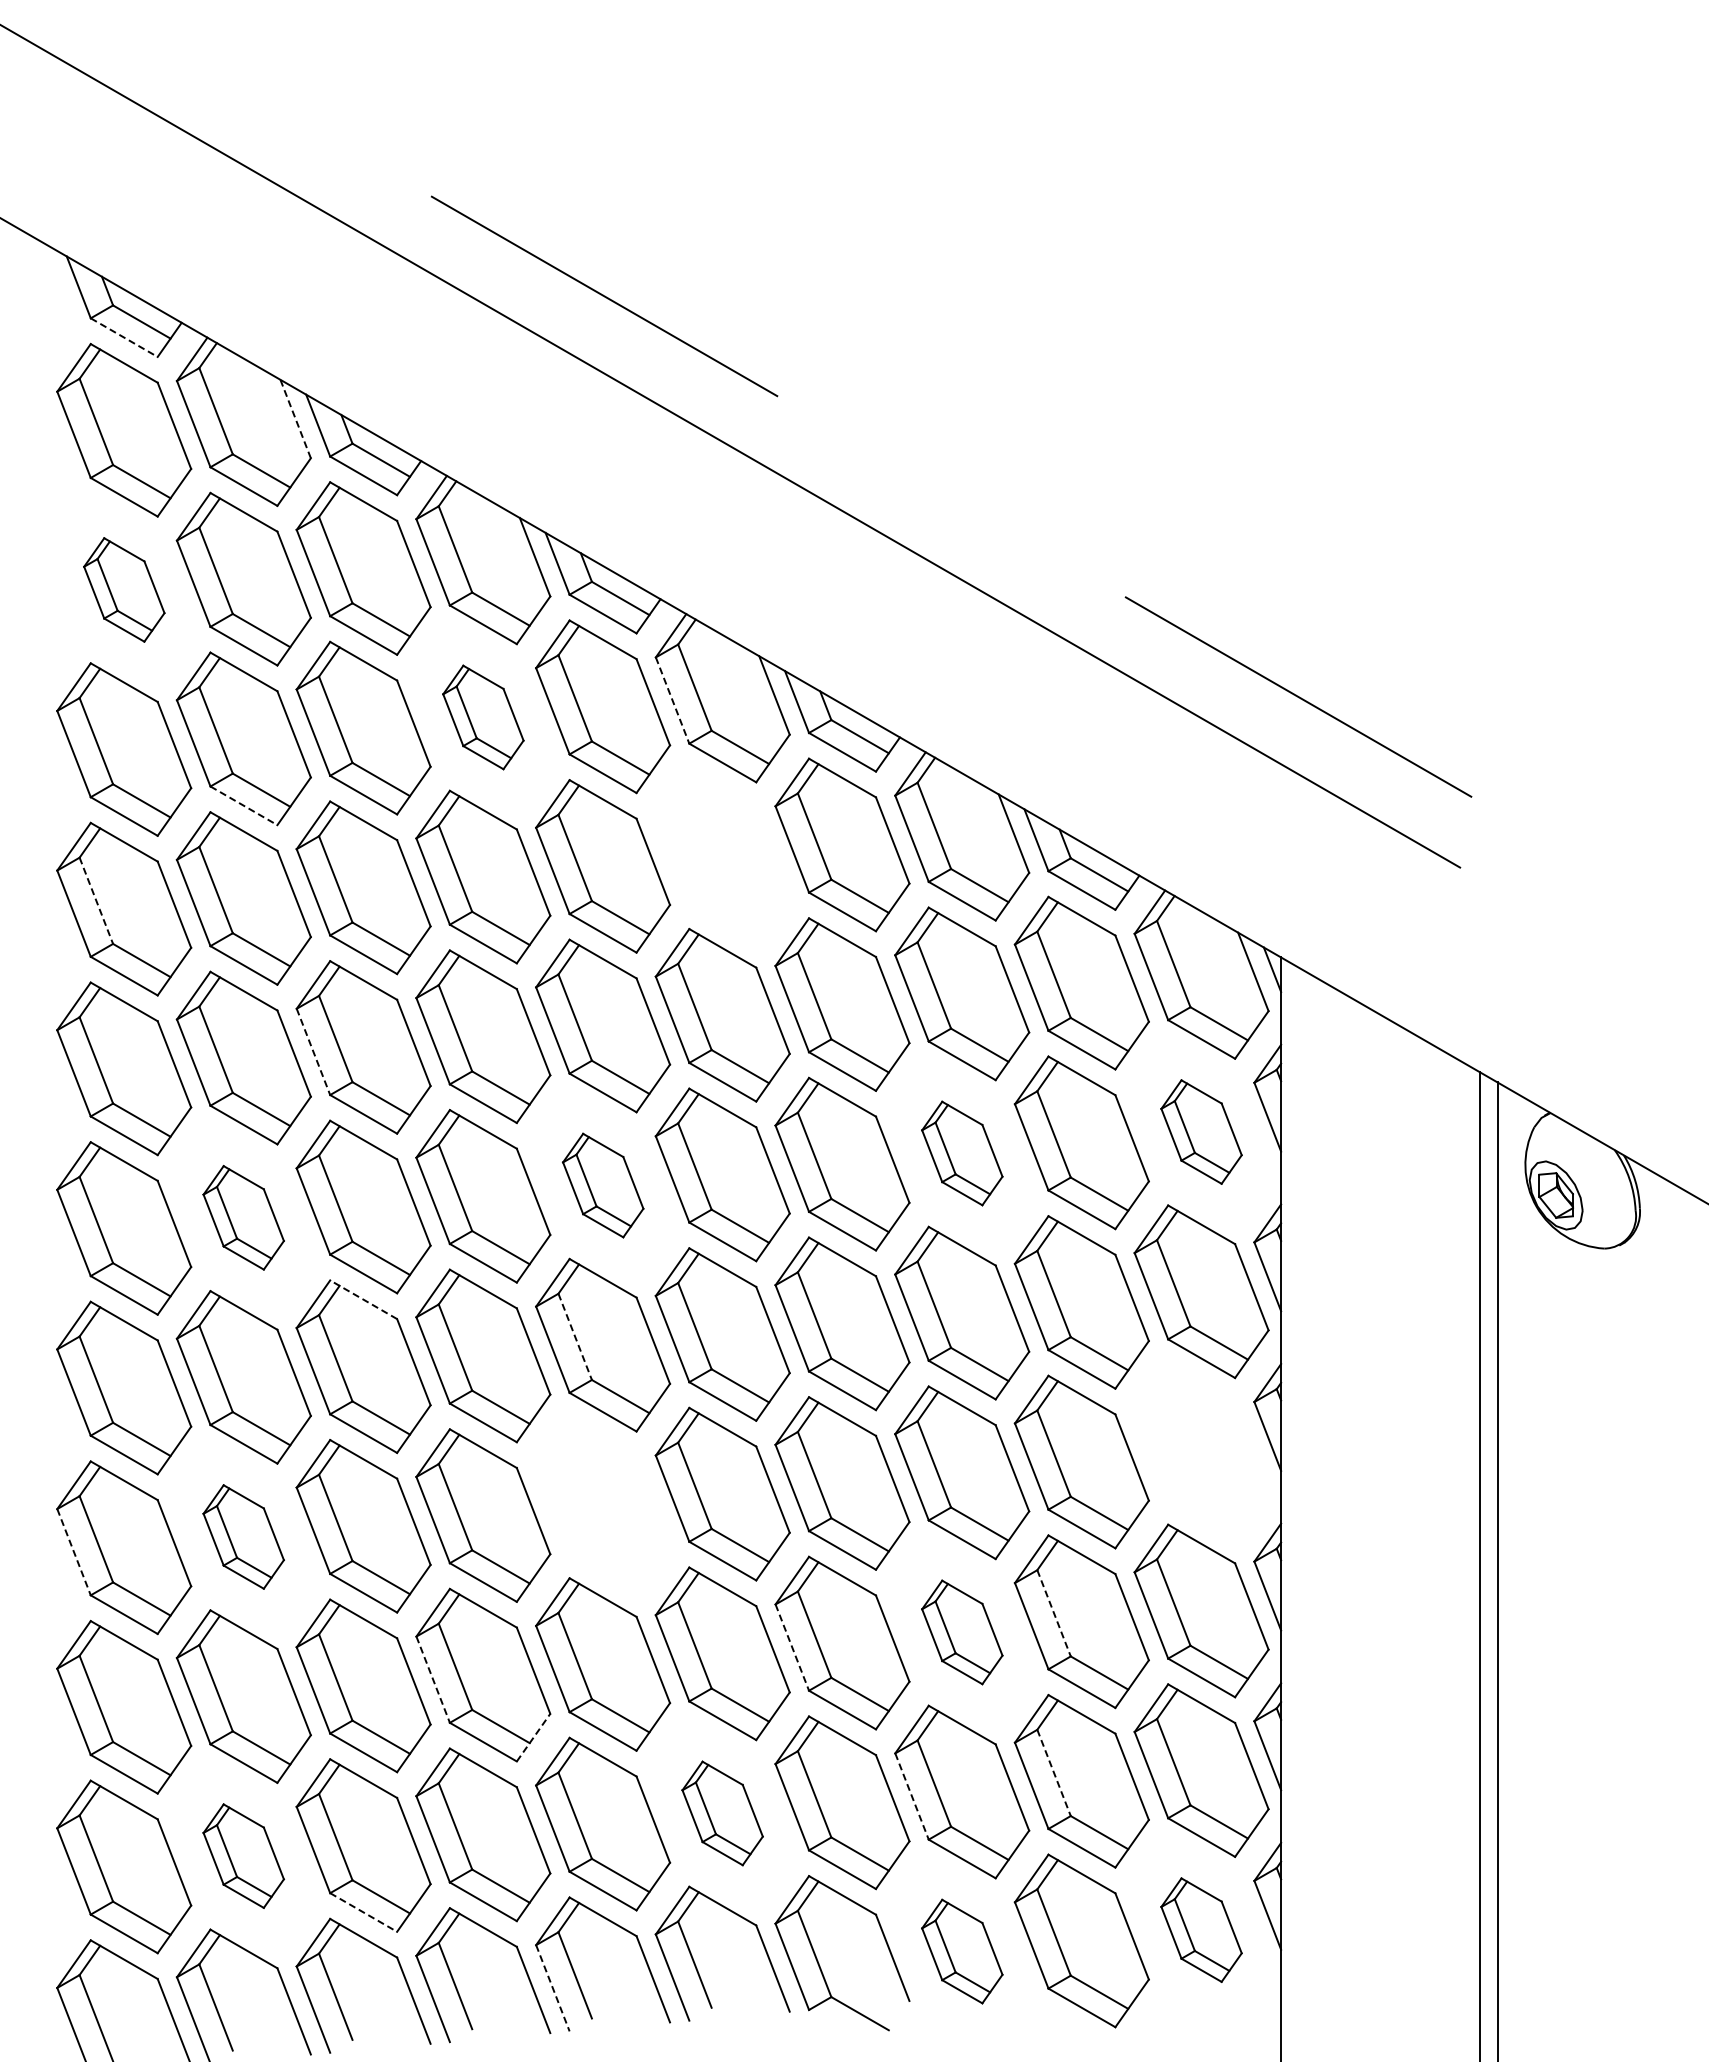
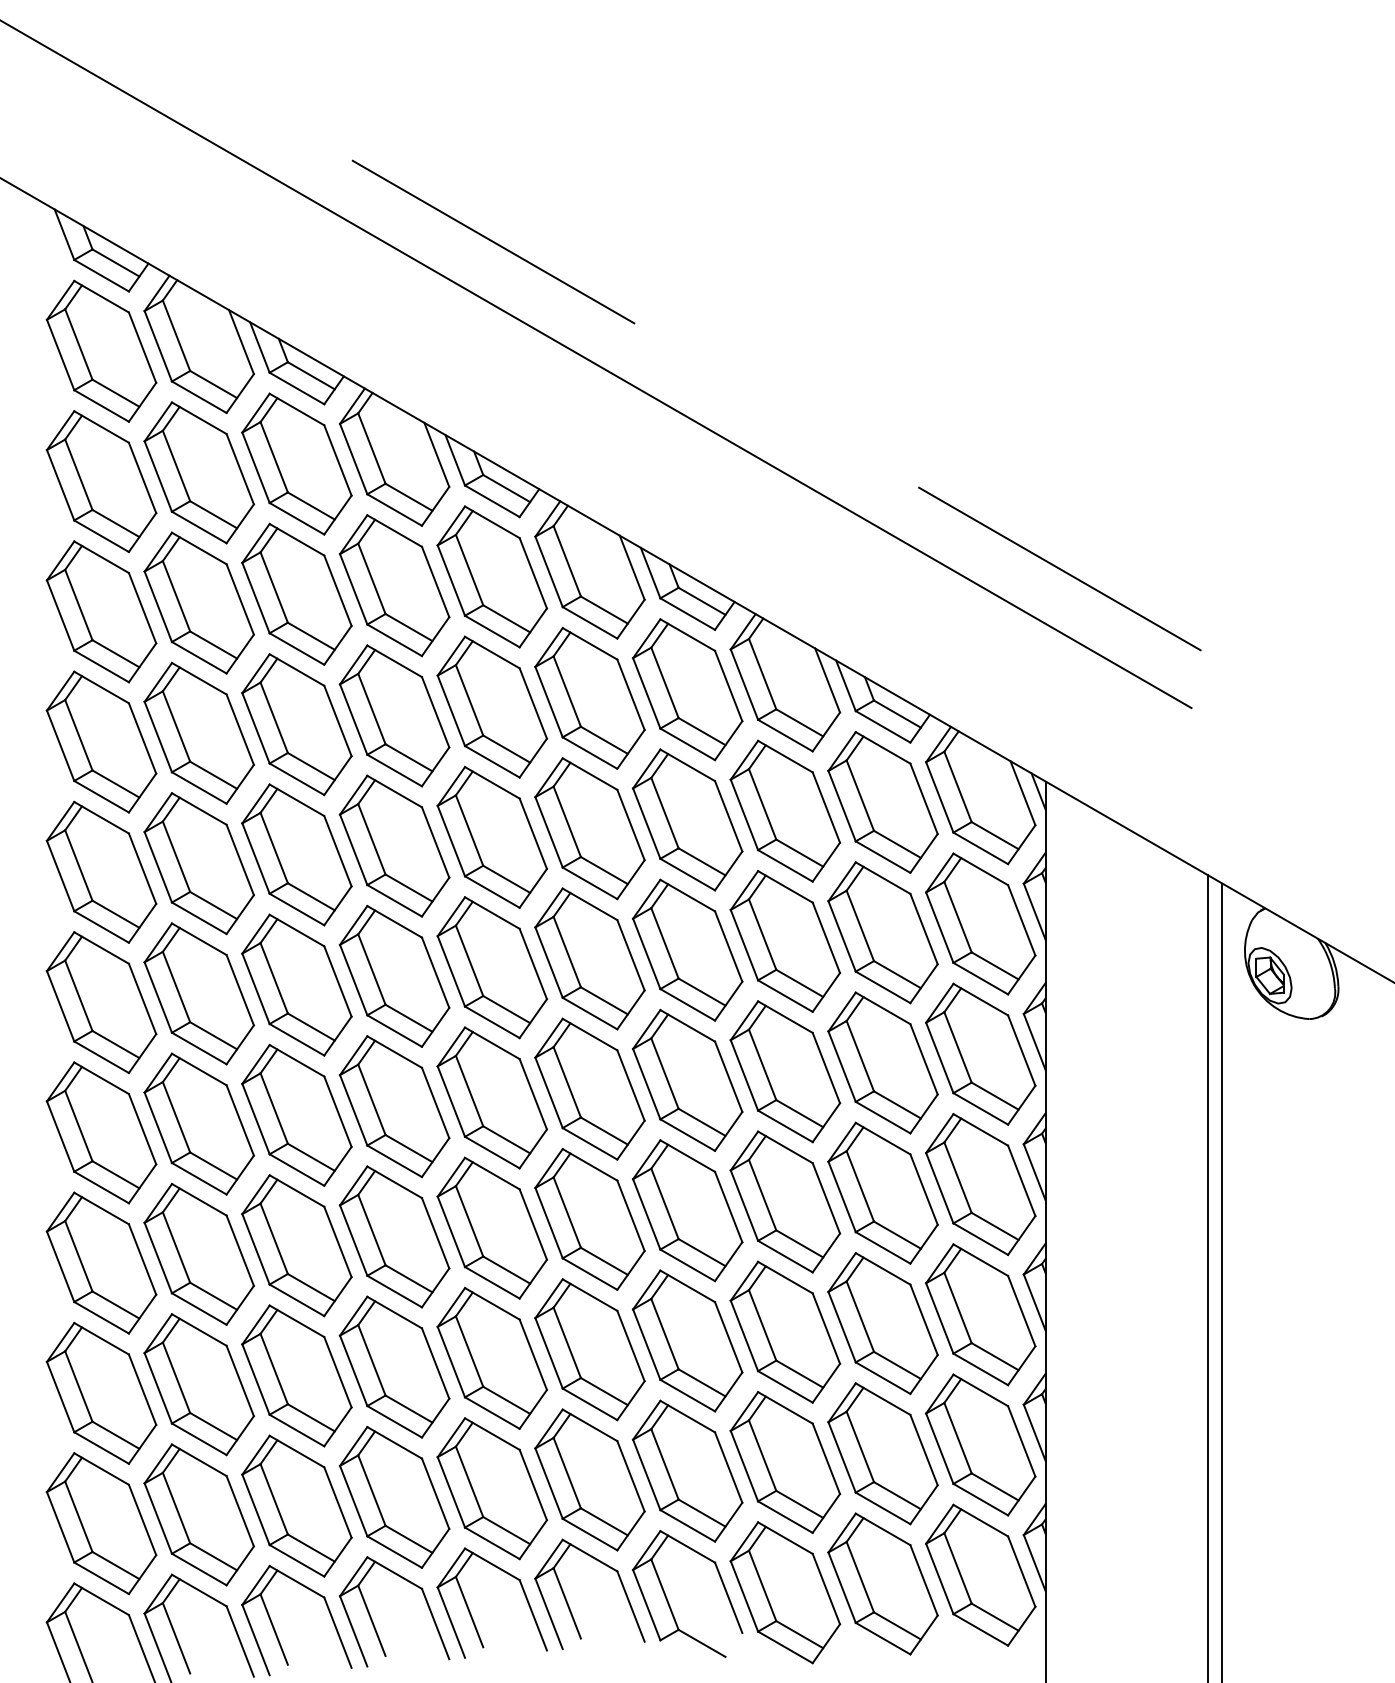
line: (124, 337) -> (101, 275), dashed -> solid
line: (295, 418) -> (241, 341), dashed -> solid
part: (124, 589) -> (101, 481), size x1.67
line: (672, 701) -> (548, 572), dashed -> solid
part: (483, 717) -> (394, 585), size x1.67
line: (243, 805) -> (198, 657), dashed -> solid
part: (722, 855) -> (589, 698), added
line: (96, 901) -> (78, 735), dashed -> solid
line: (313, 1052) -> (256, 859), dashed -> solid
part: (1201, 1131) -> (980, 923), size x1.67
part: (962, 1153) -> (785, 941), size x1.67
part: (603, 1185) -> (492, 967), size x1.67
part: (243, 1217) -> (198, 993), size x1.67
line: (363, 1299) -> (296, 1060), dashed -> solid
line: (575, 1337) -> (469, 1091), dashed -> solid
part: (1201, 1451) -> (980, 1184), added
part: (603, 1504) -> (492, 1227), added
part: (243, 1536) -> (198, 1253), size x1.67
line: (74, 1552) -> (61, 1267), dashed -> solid
line: (1054, 1613) -> (860, 1316), dashed -> solid
part: (962, 1632) -> (785, 1332), size x1.67
line: (792, 1648) -> (646, 1345), dashed -> solid
line: (433, 1680) -> (353, 1371), dashed -> solid
line: (533, 1737) -> (435, 1418), dashed -> solid
line: (1054, 1773) -> (860, 1447), dashed -> solid
line: (912, 1796) -> (744, 1466), dashed -> solid
part: (722, 1813) -> (589, 1480), size x1.67
part: (243, 1855) -> (198, 1514), size x1.67
line: (363, 1912) -> (296, 1560), dashed -> solid
part: (1201, 1929) -> (980, 1574), size x1.67
part: (962, 1951) -> (785, 1592), size x1.67
line: (553, 1988) -> (451, 1622), dashed -> solid

